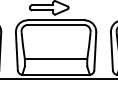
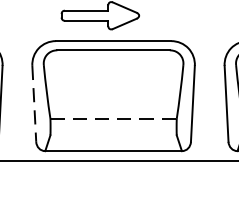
line: (16, 51) -> (33, 104), solid -> dashed
line: (56, 58) -> (114, 118), solid -> dashed

